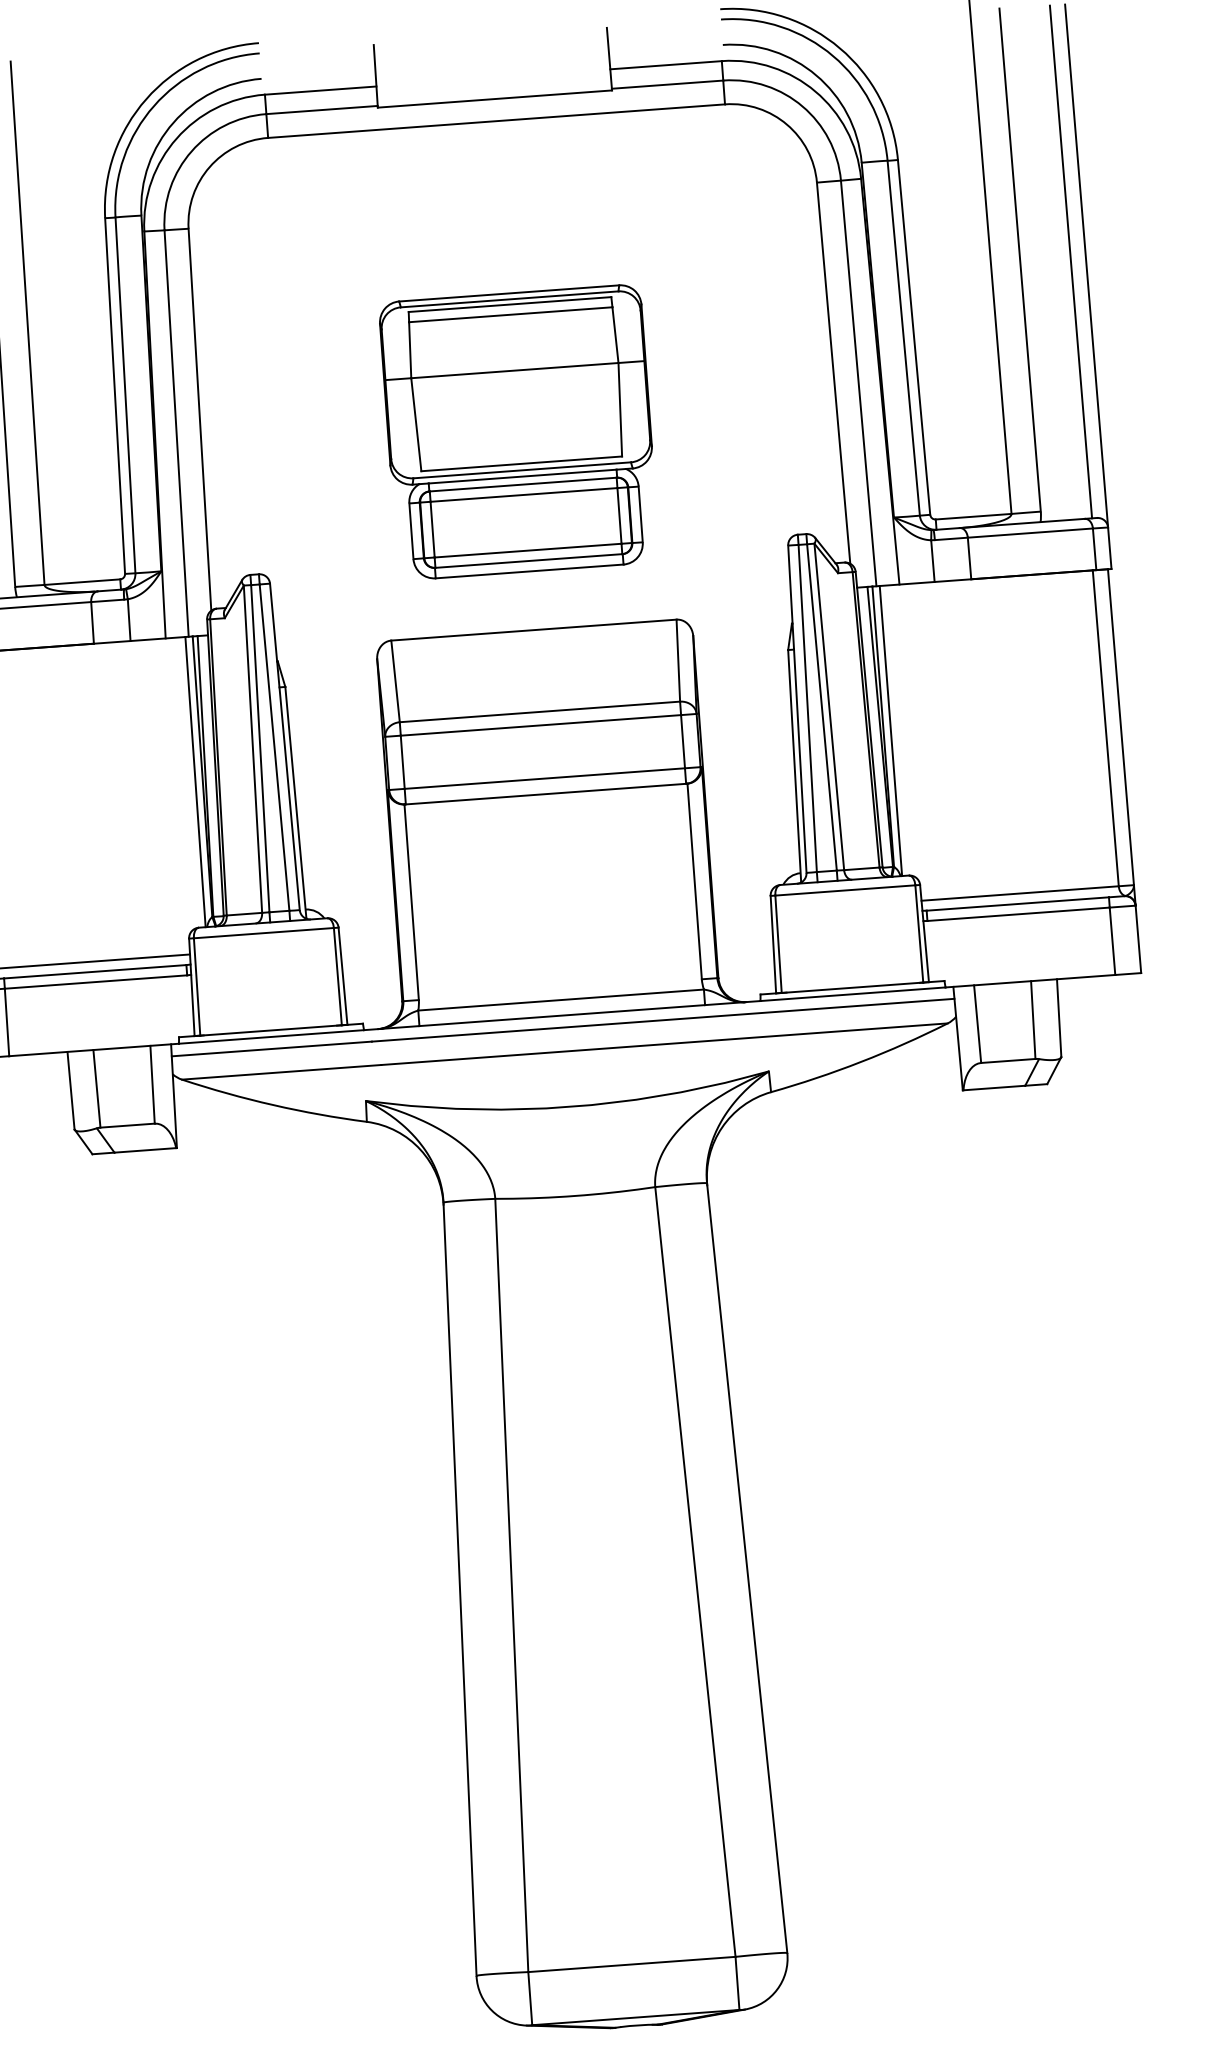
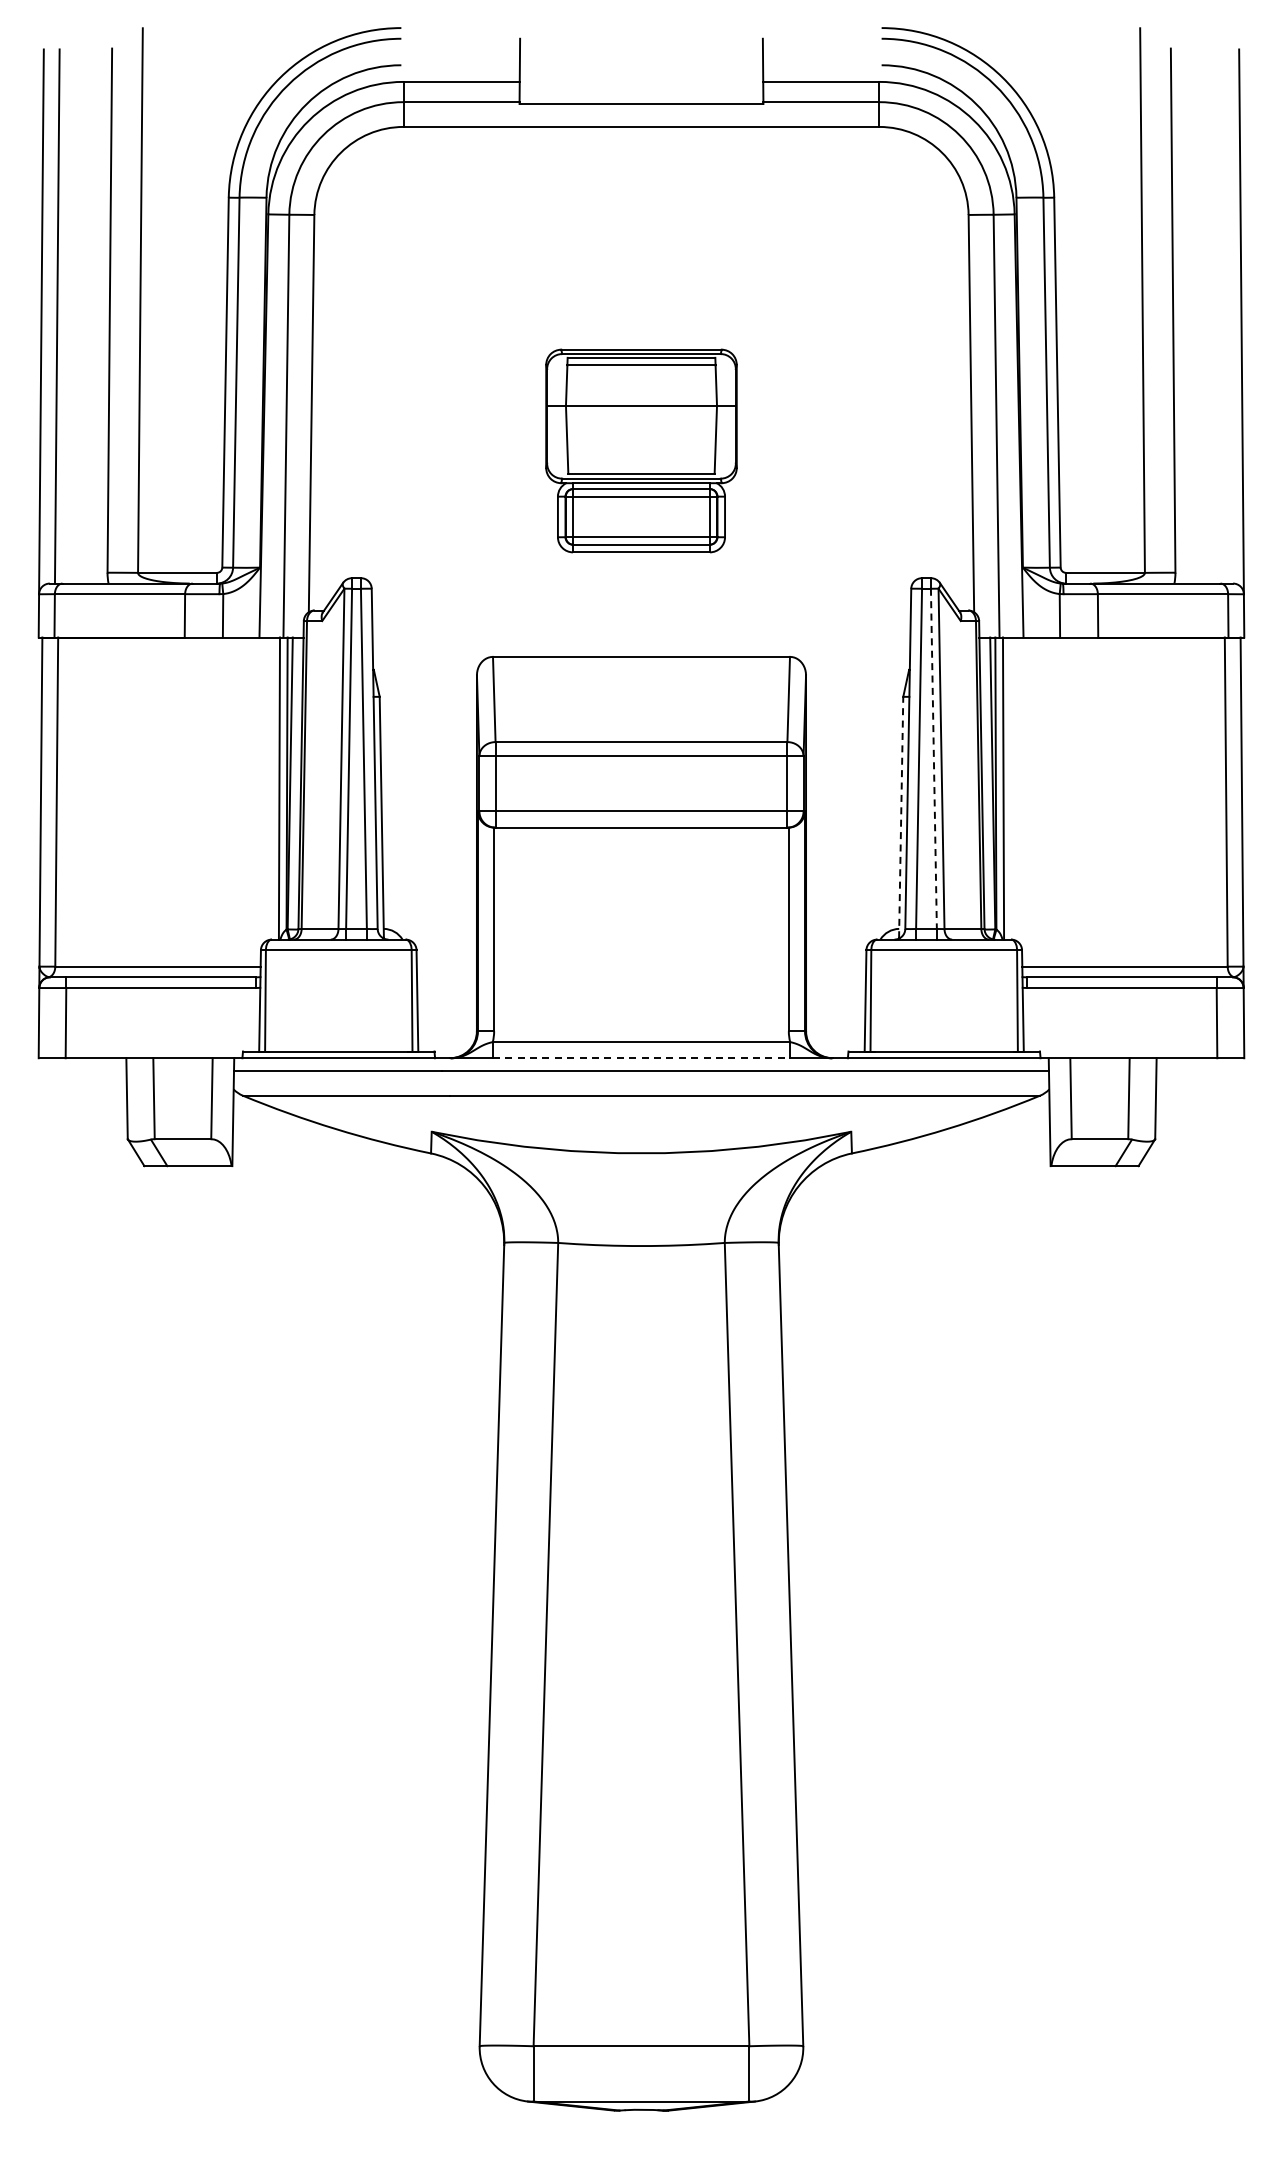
line: (1070, 262) -> (1225, 316), removed
part: (519, 431) -> (641, 450), size x0.7
line: (821, 708) -> (933, 759), solid -> dashed
line: (794, 766) -> (901, 817), solid -> dashed
line: (562, 1015) -> (641, 1058), solid -> dashed

